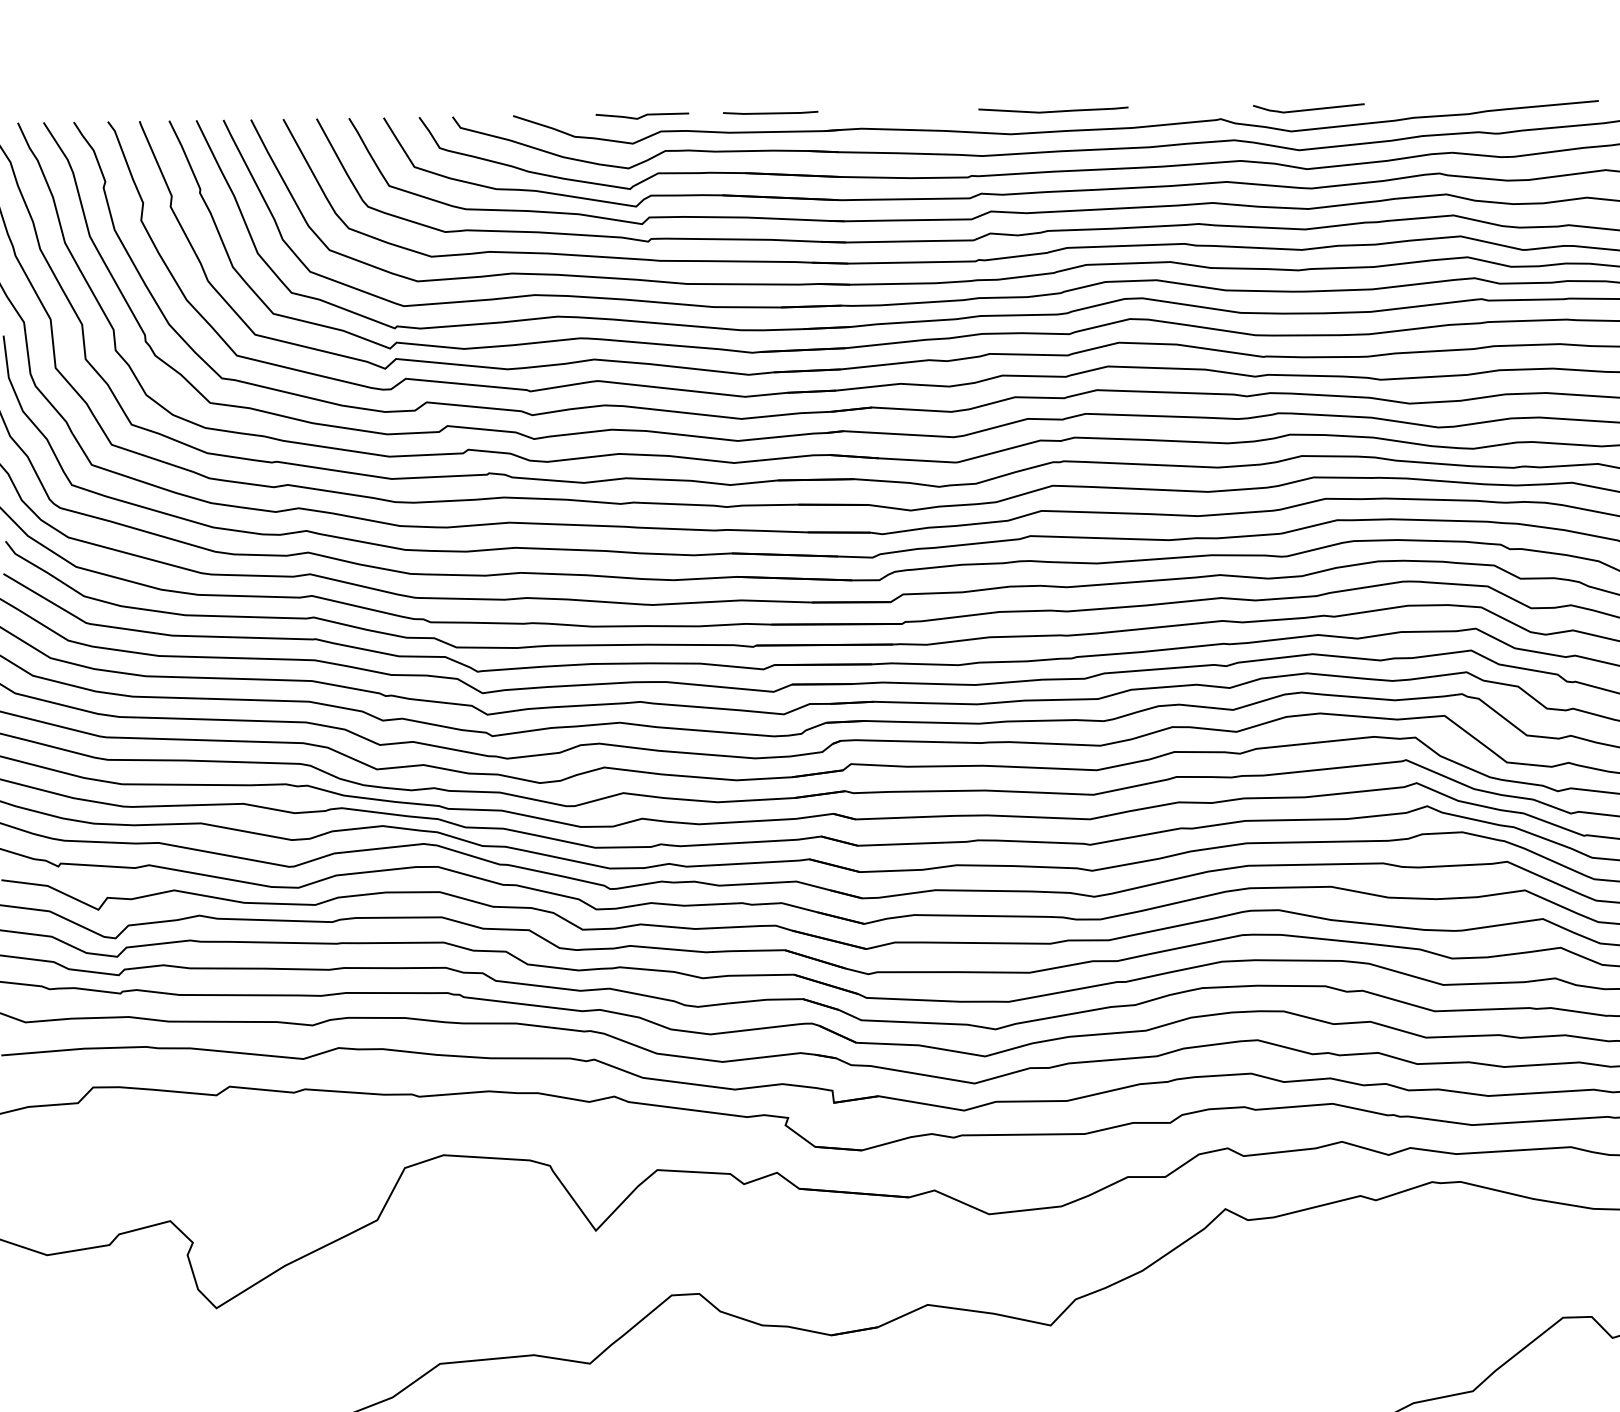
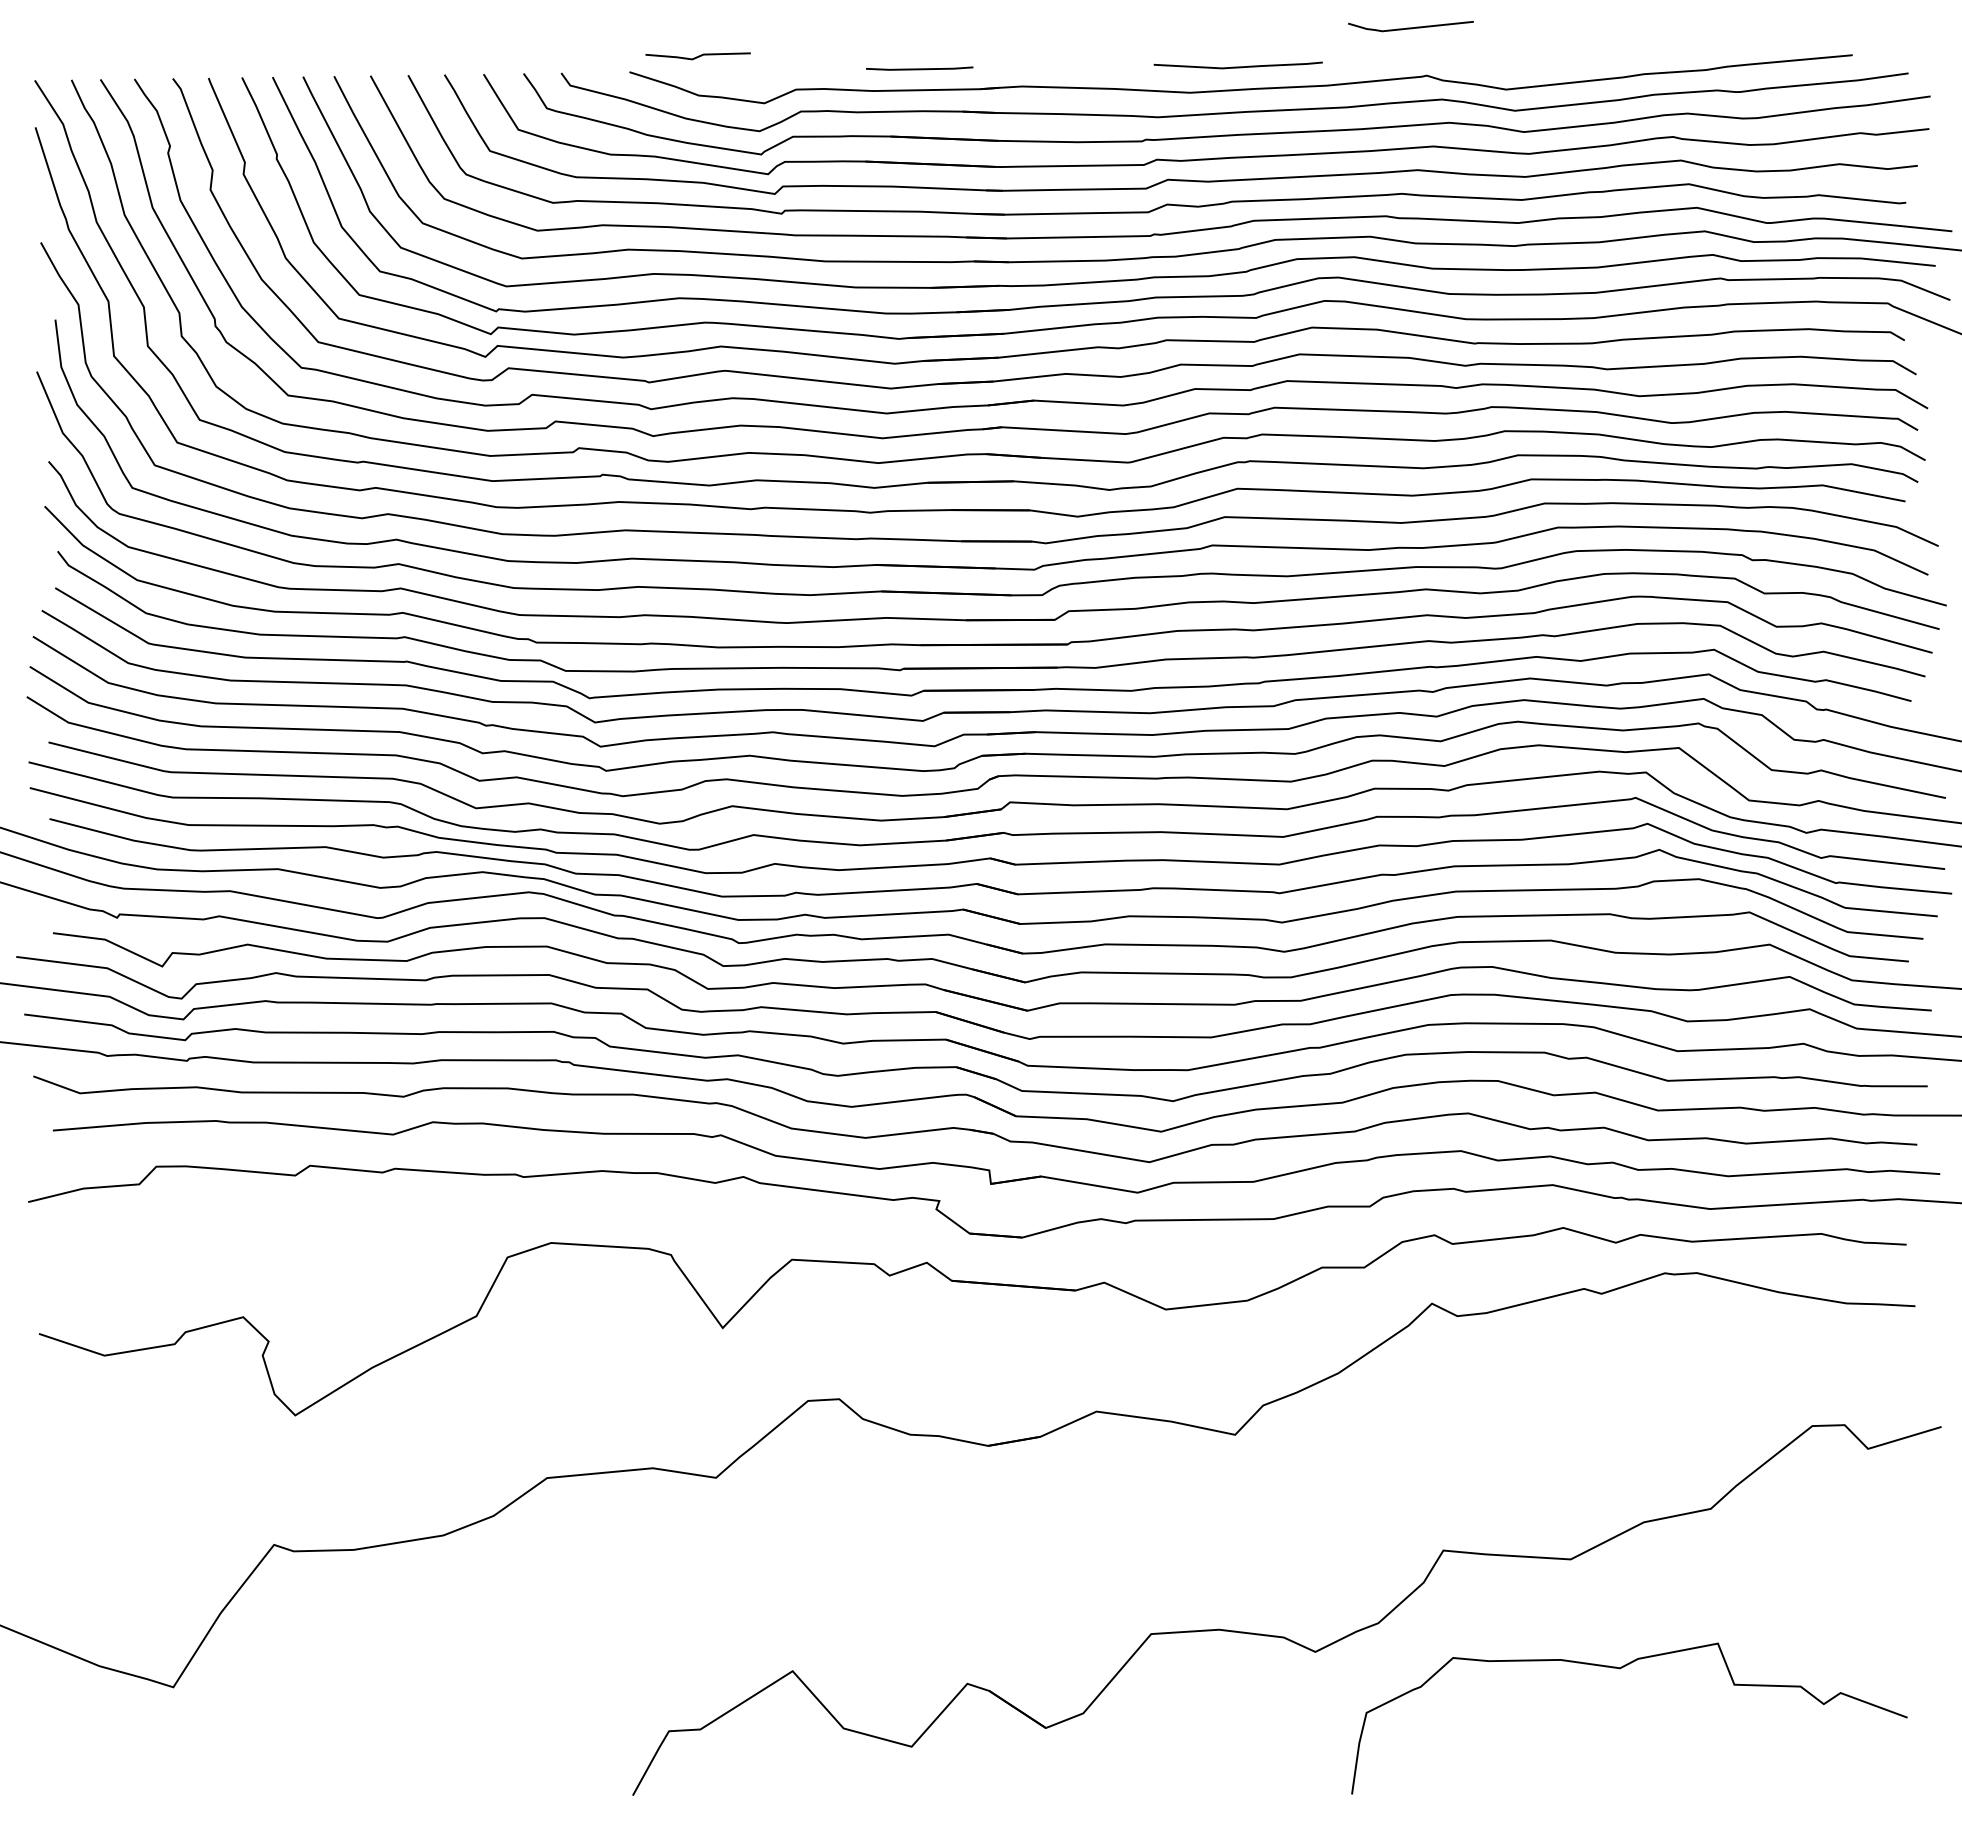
line: (1308, 109) -> (1410, 27), moved
line: (641, 116) -> (697, 56), moved

